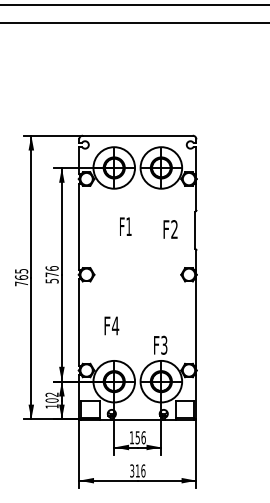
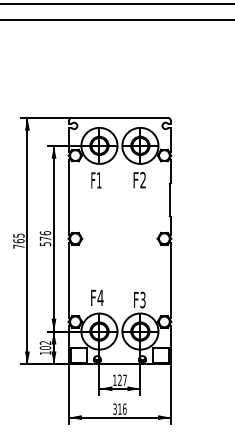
text: (125, 226) -> (96, 180), moved
text: (170, 229) -> (139, 180), moved
text: (111, 325) -> (97, 297), moved
text: (140, 437) -> (122, 380), 156 -> 127

